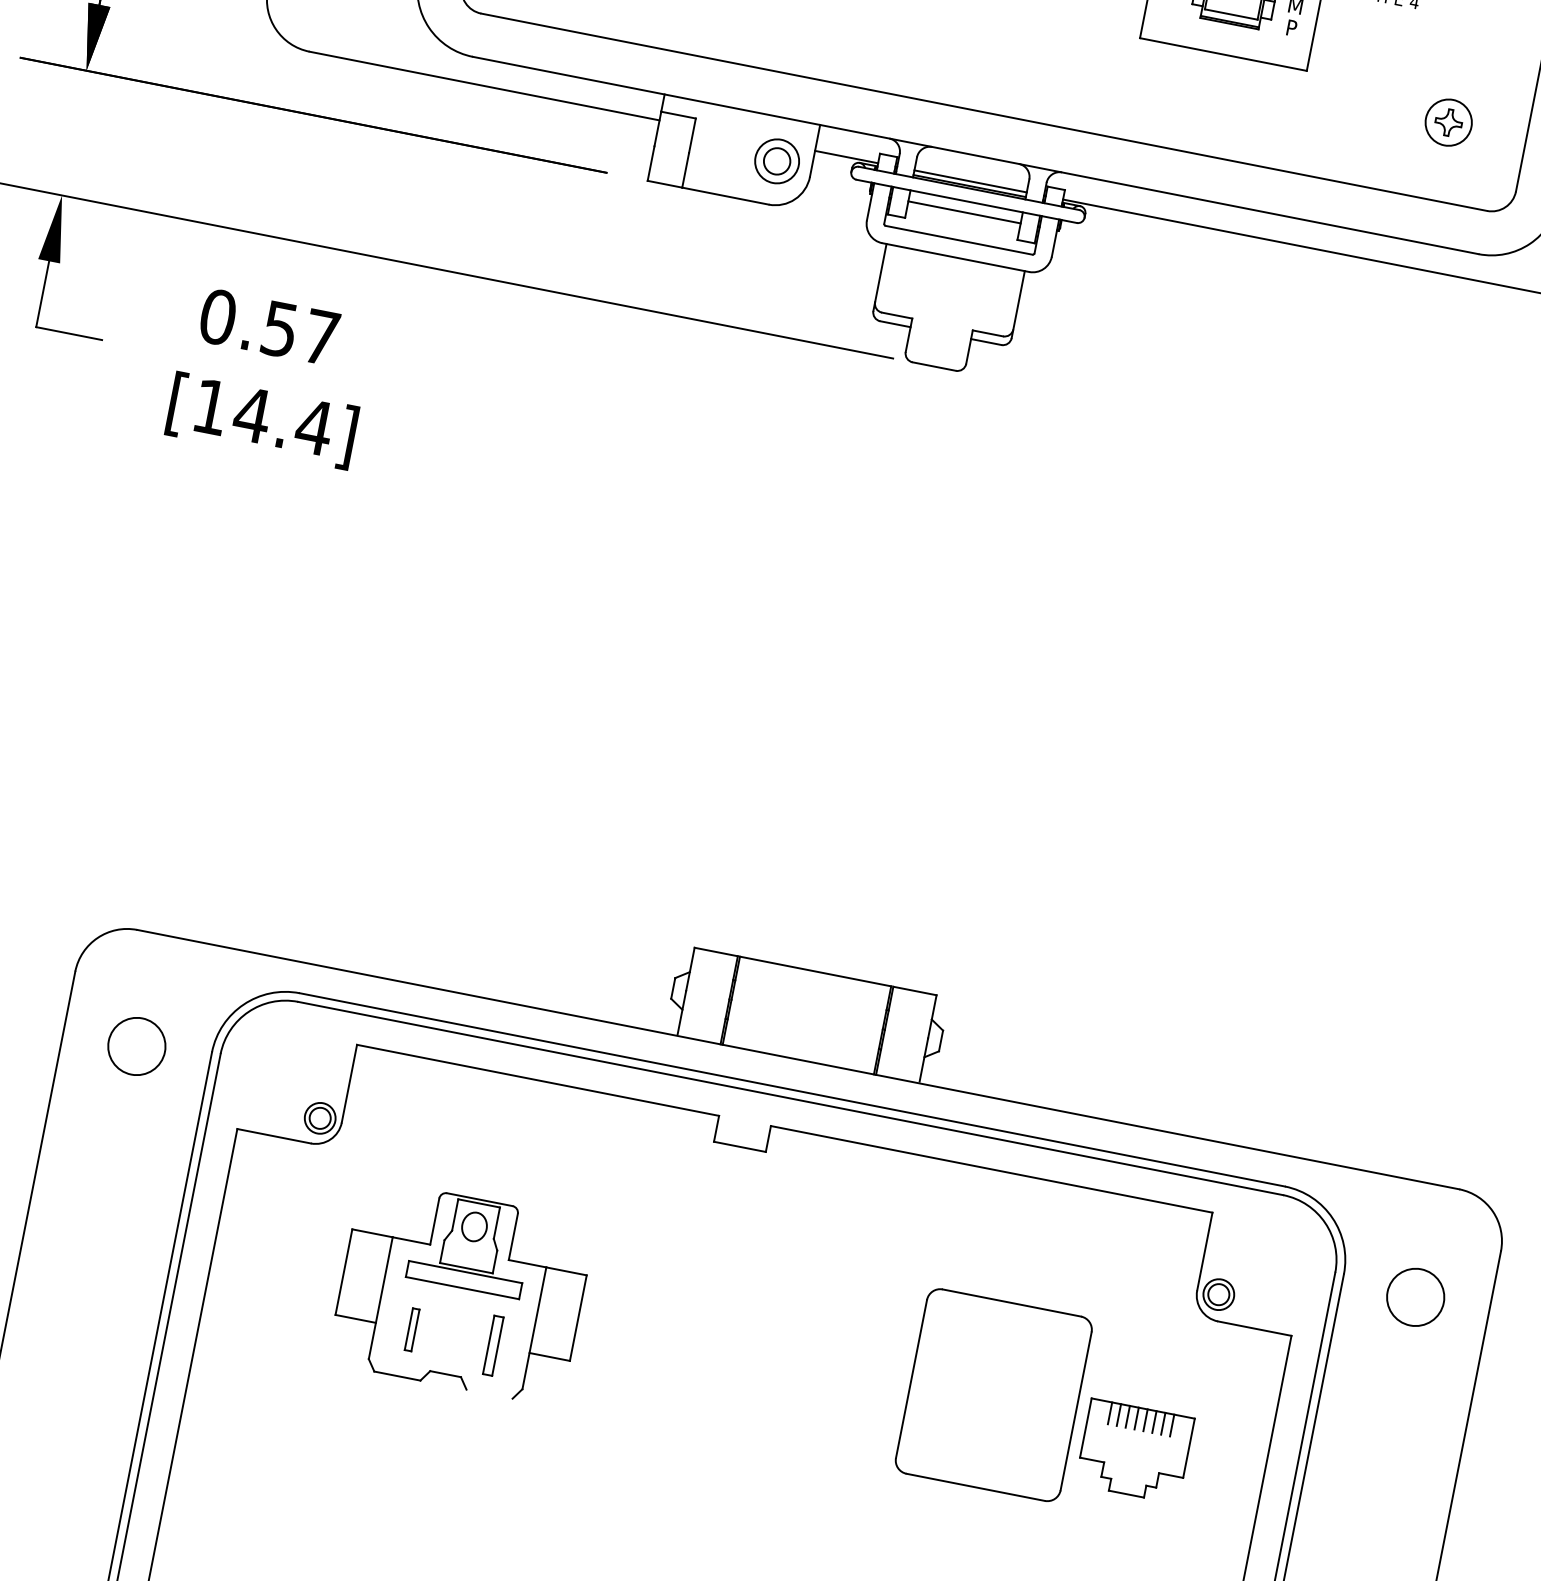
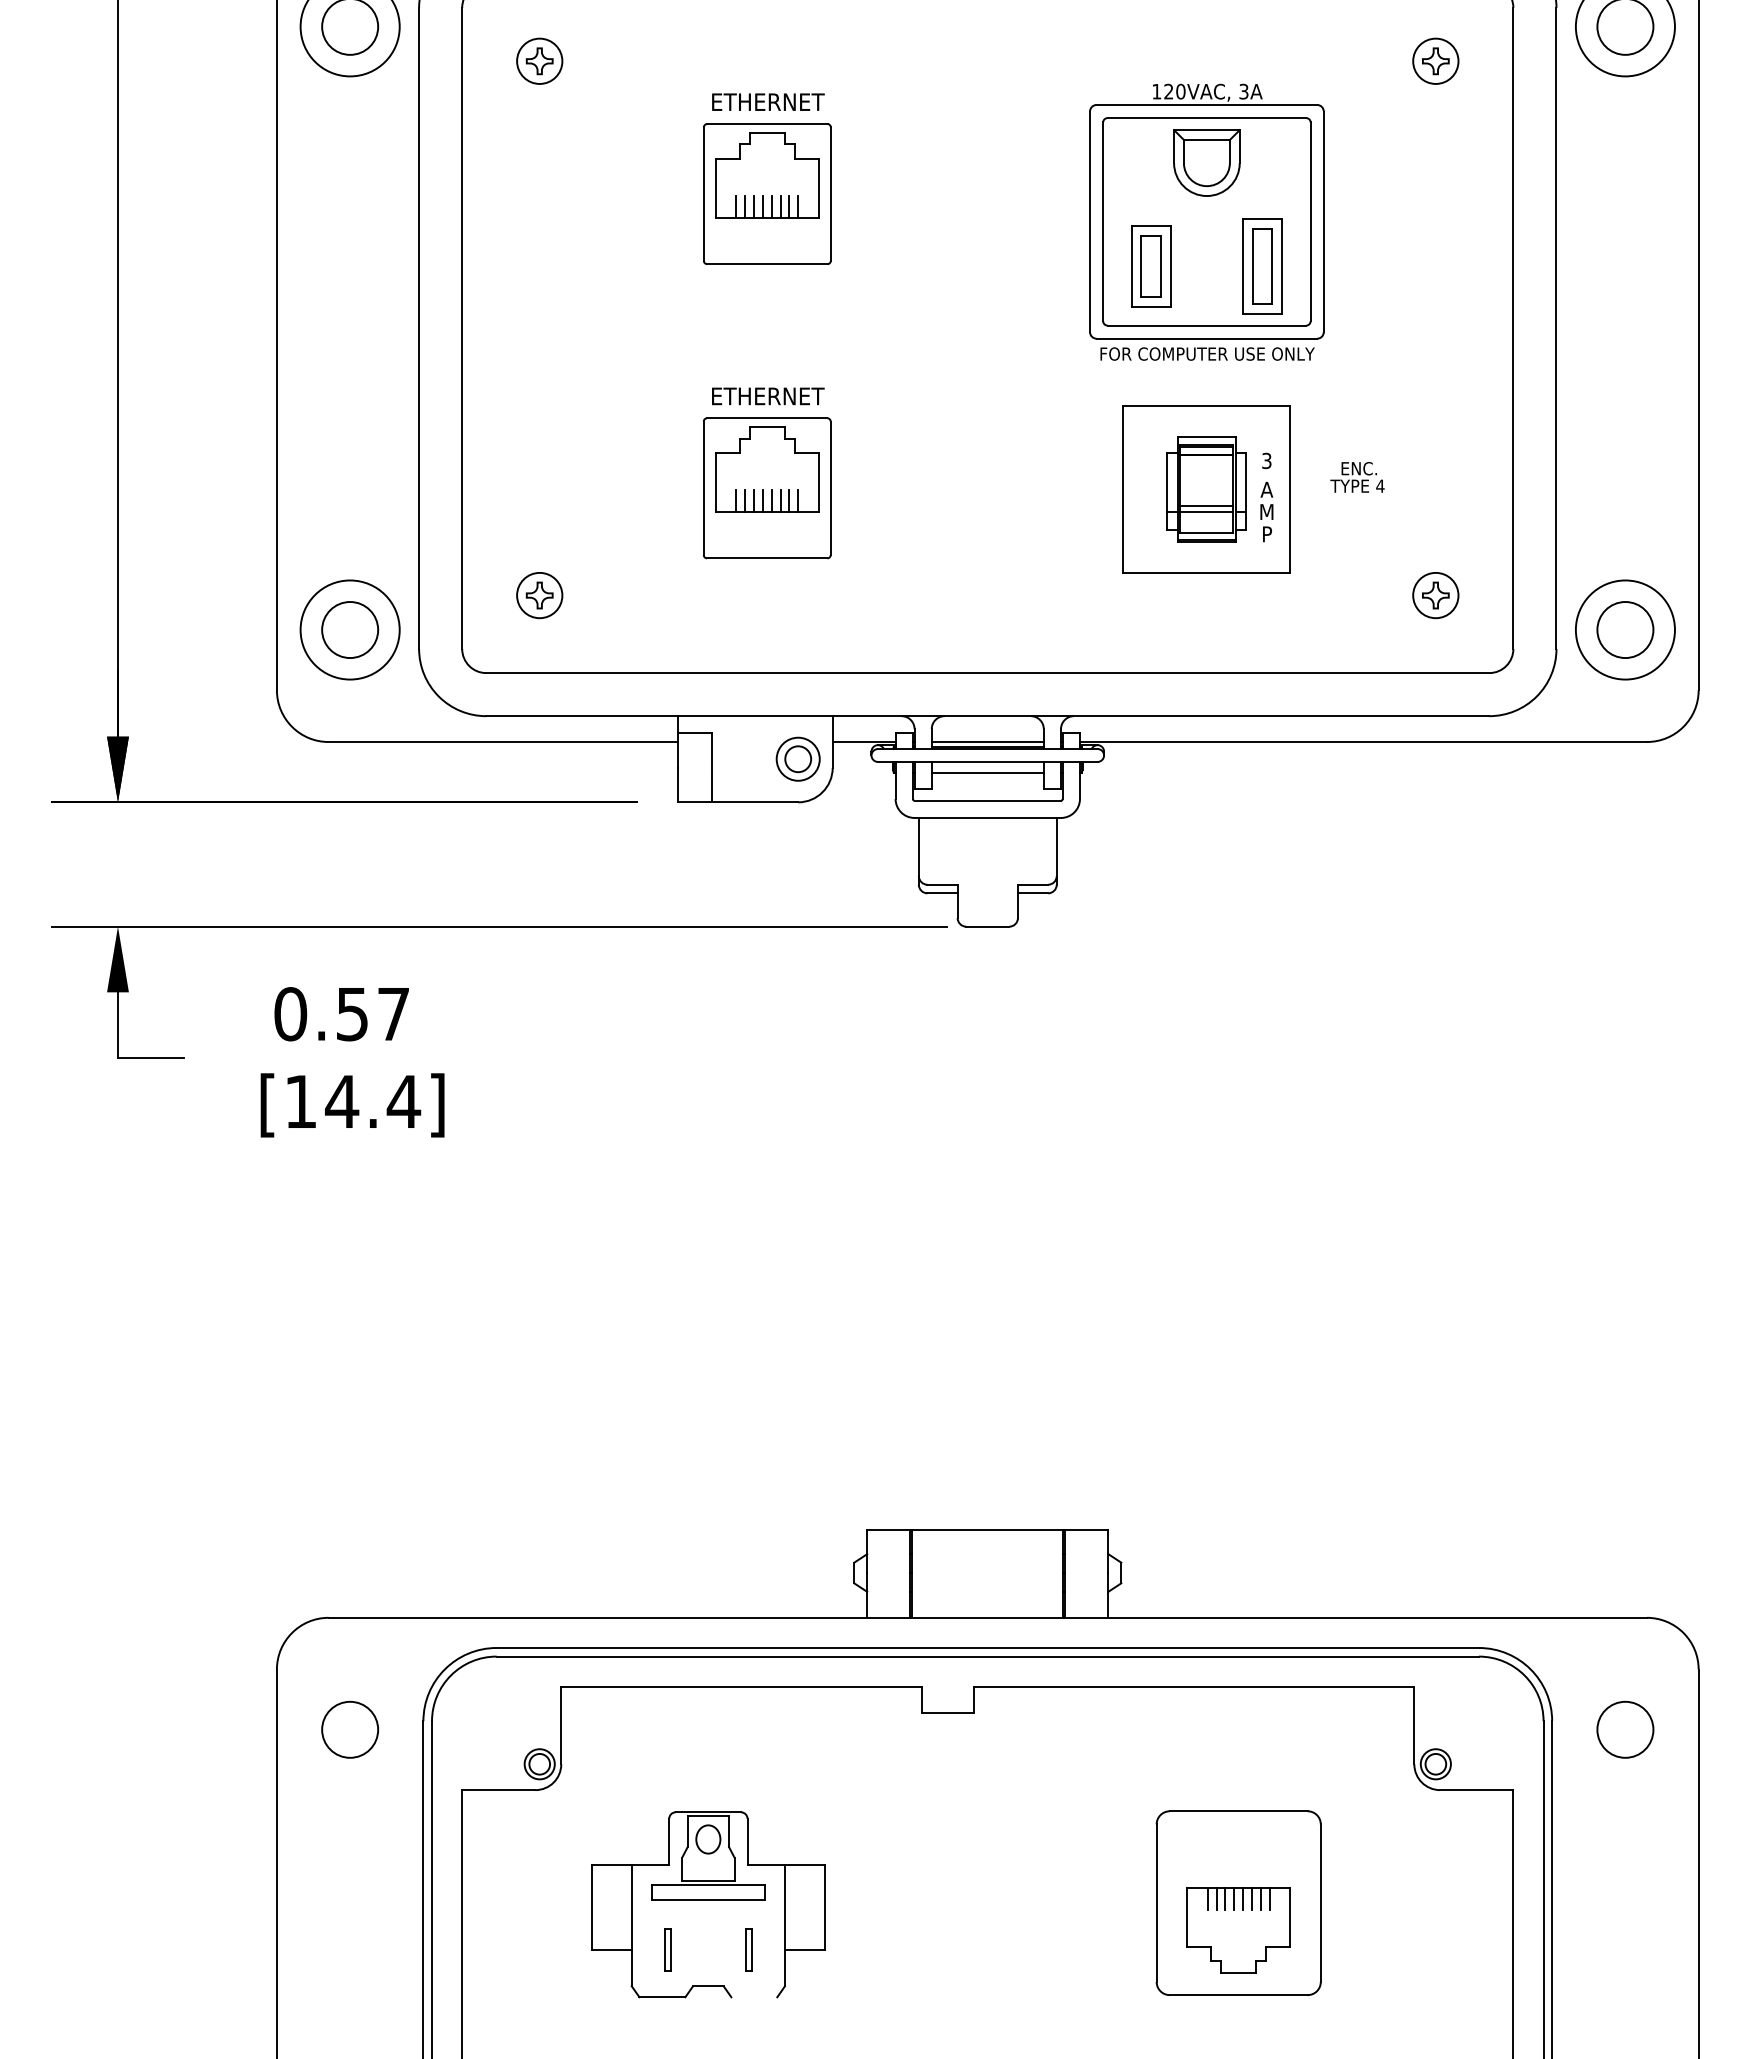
part: (493, 1345) -> (748, 1949), size x0.71
part: (1134, 1451) -> (1238, 1930), moved

